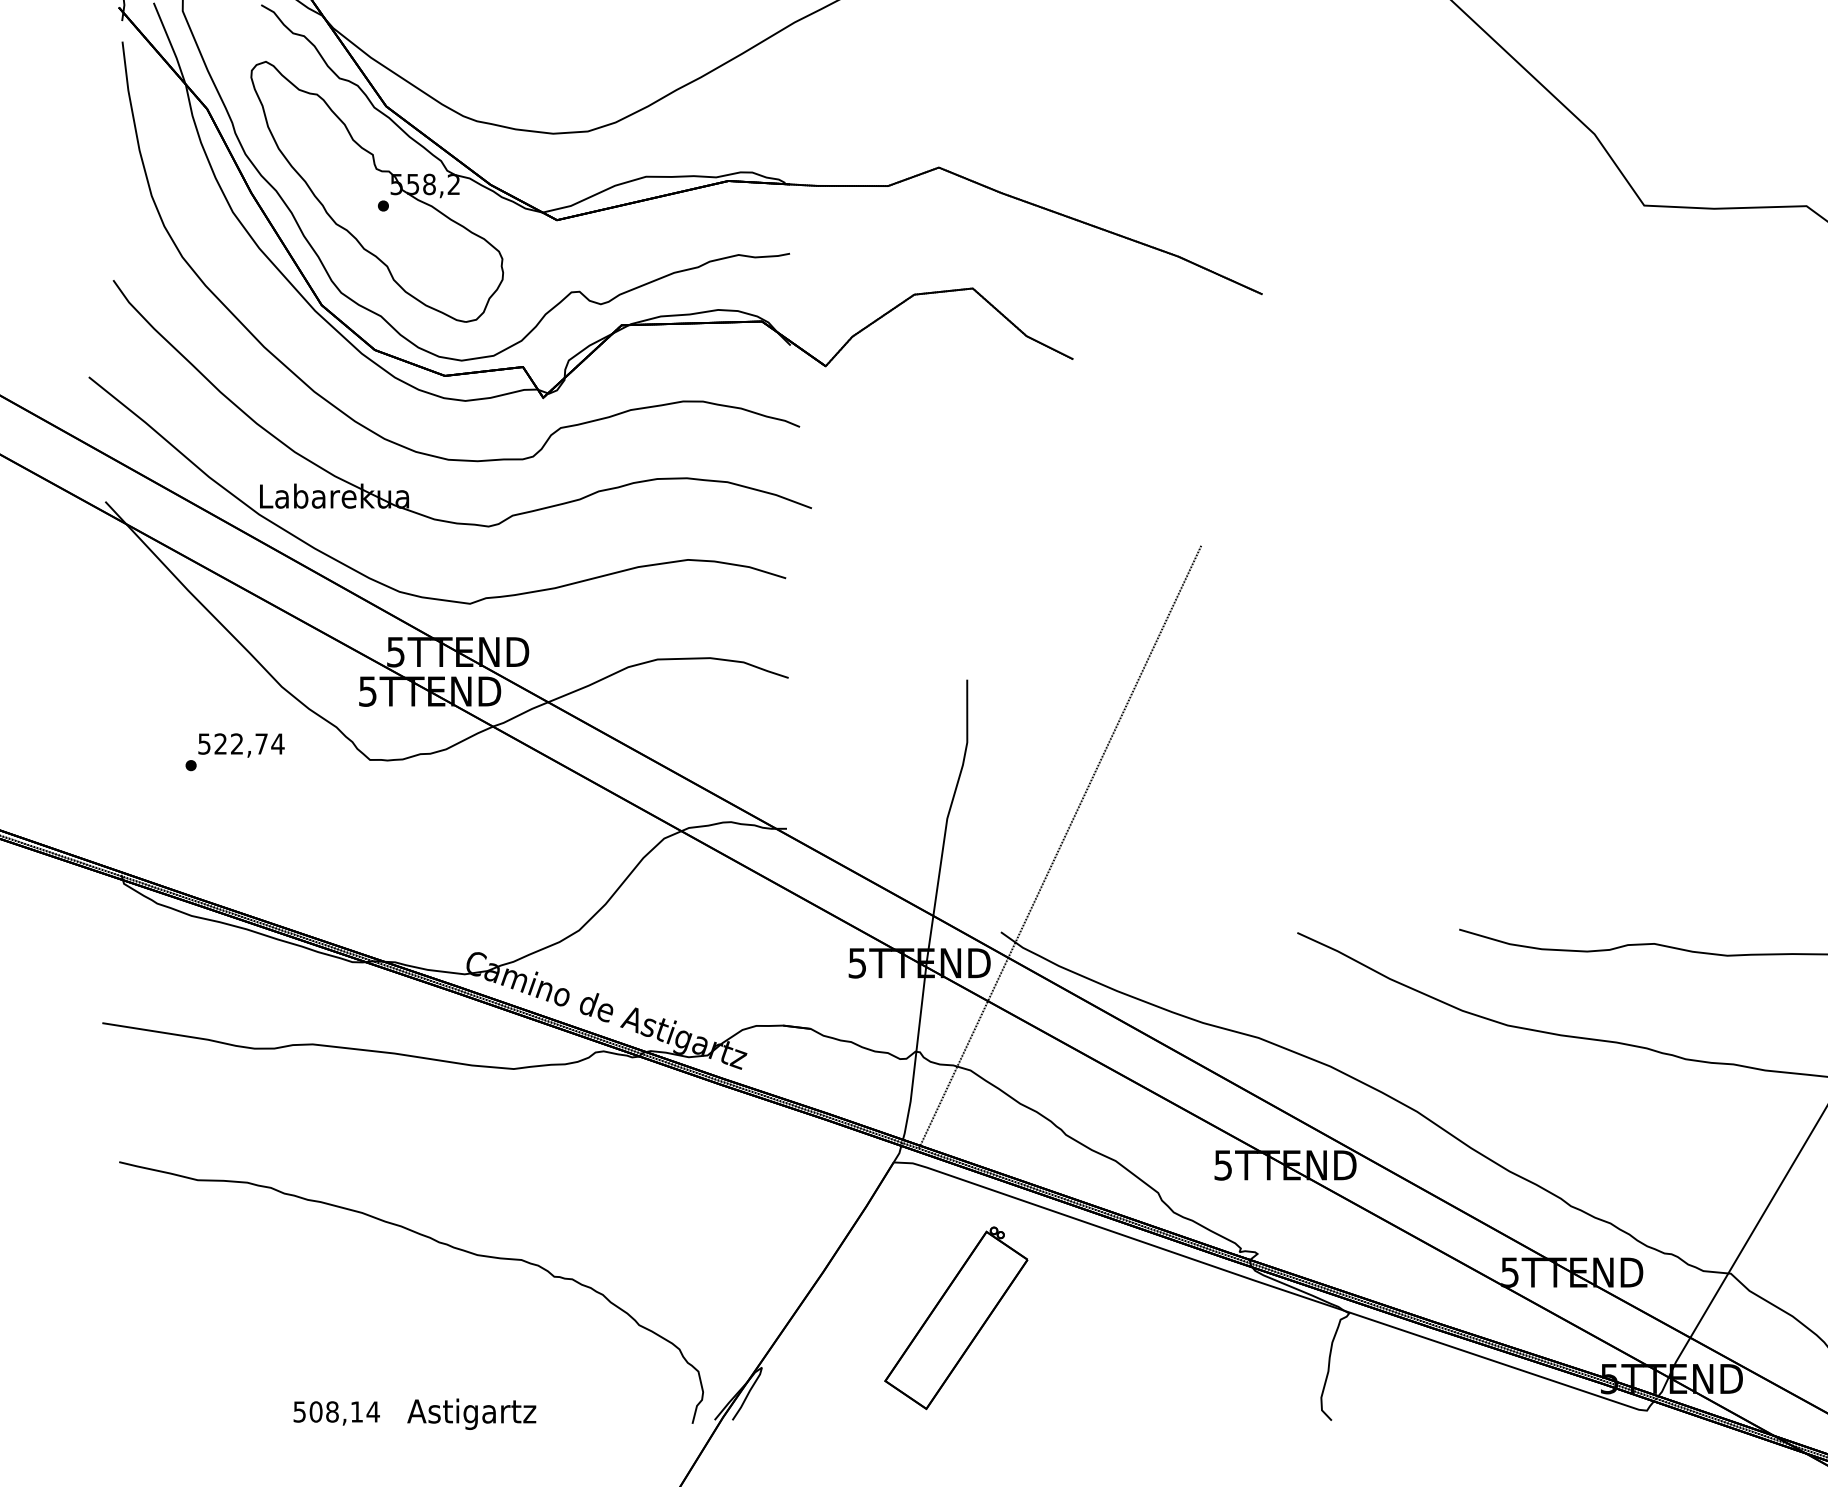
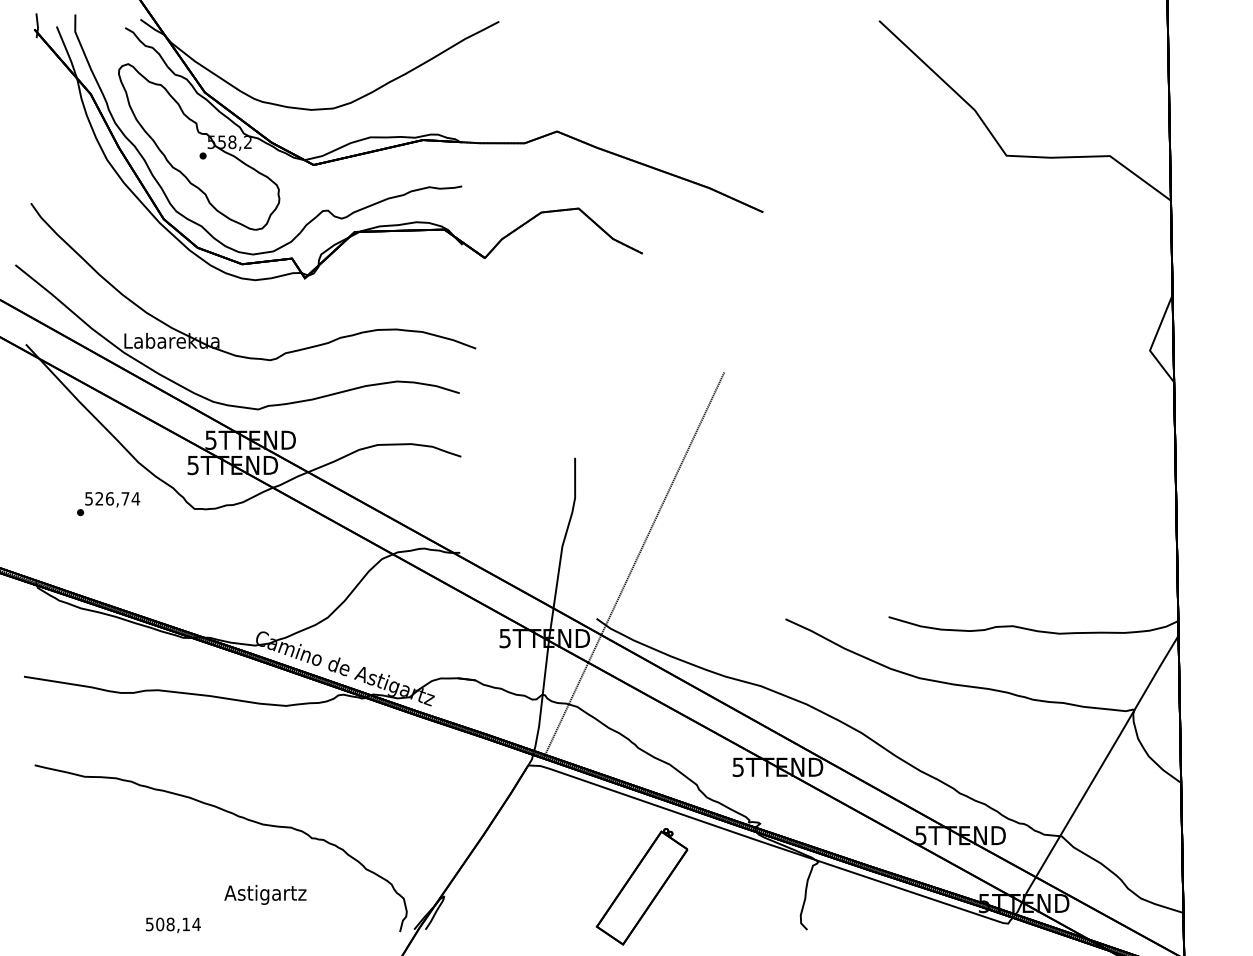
curve: (341, 409) -> (176, 285), removed
text: (236, 743) -> (109, 498), 522,74 -> 526,74
part: (955, 1317) -> (641, 886), moved
text: (471, 1413) -> (265, 894), moved

